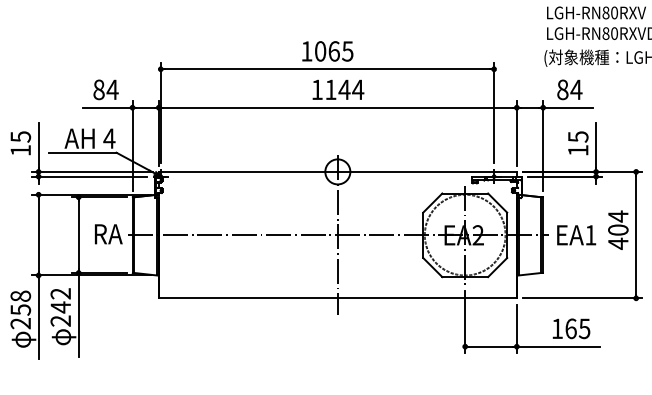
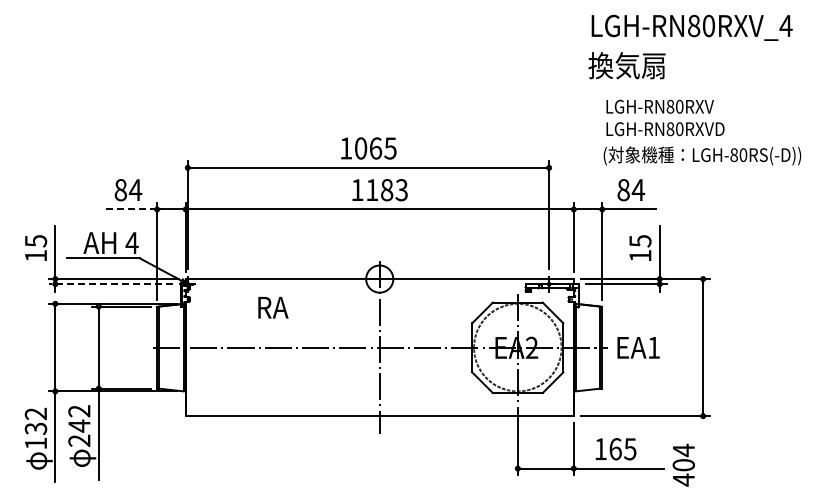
text: (351, 90) -> (394, 190), 1144 -> 1183
line: (107, 107) -> (130, 209), solid -> dashed
line: (89, 176) -> (110, 284), solid -> dashed
text: (618, 229) -> (683, 464), moved
text: (108, 234) -> (273, 307), moved
text: (20, 309) -> (35, 428), 258 -> 132
text: (570, 329) -> (615, 449), moved

